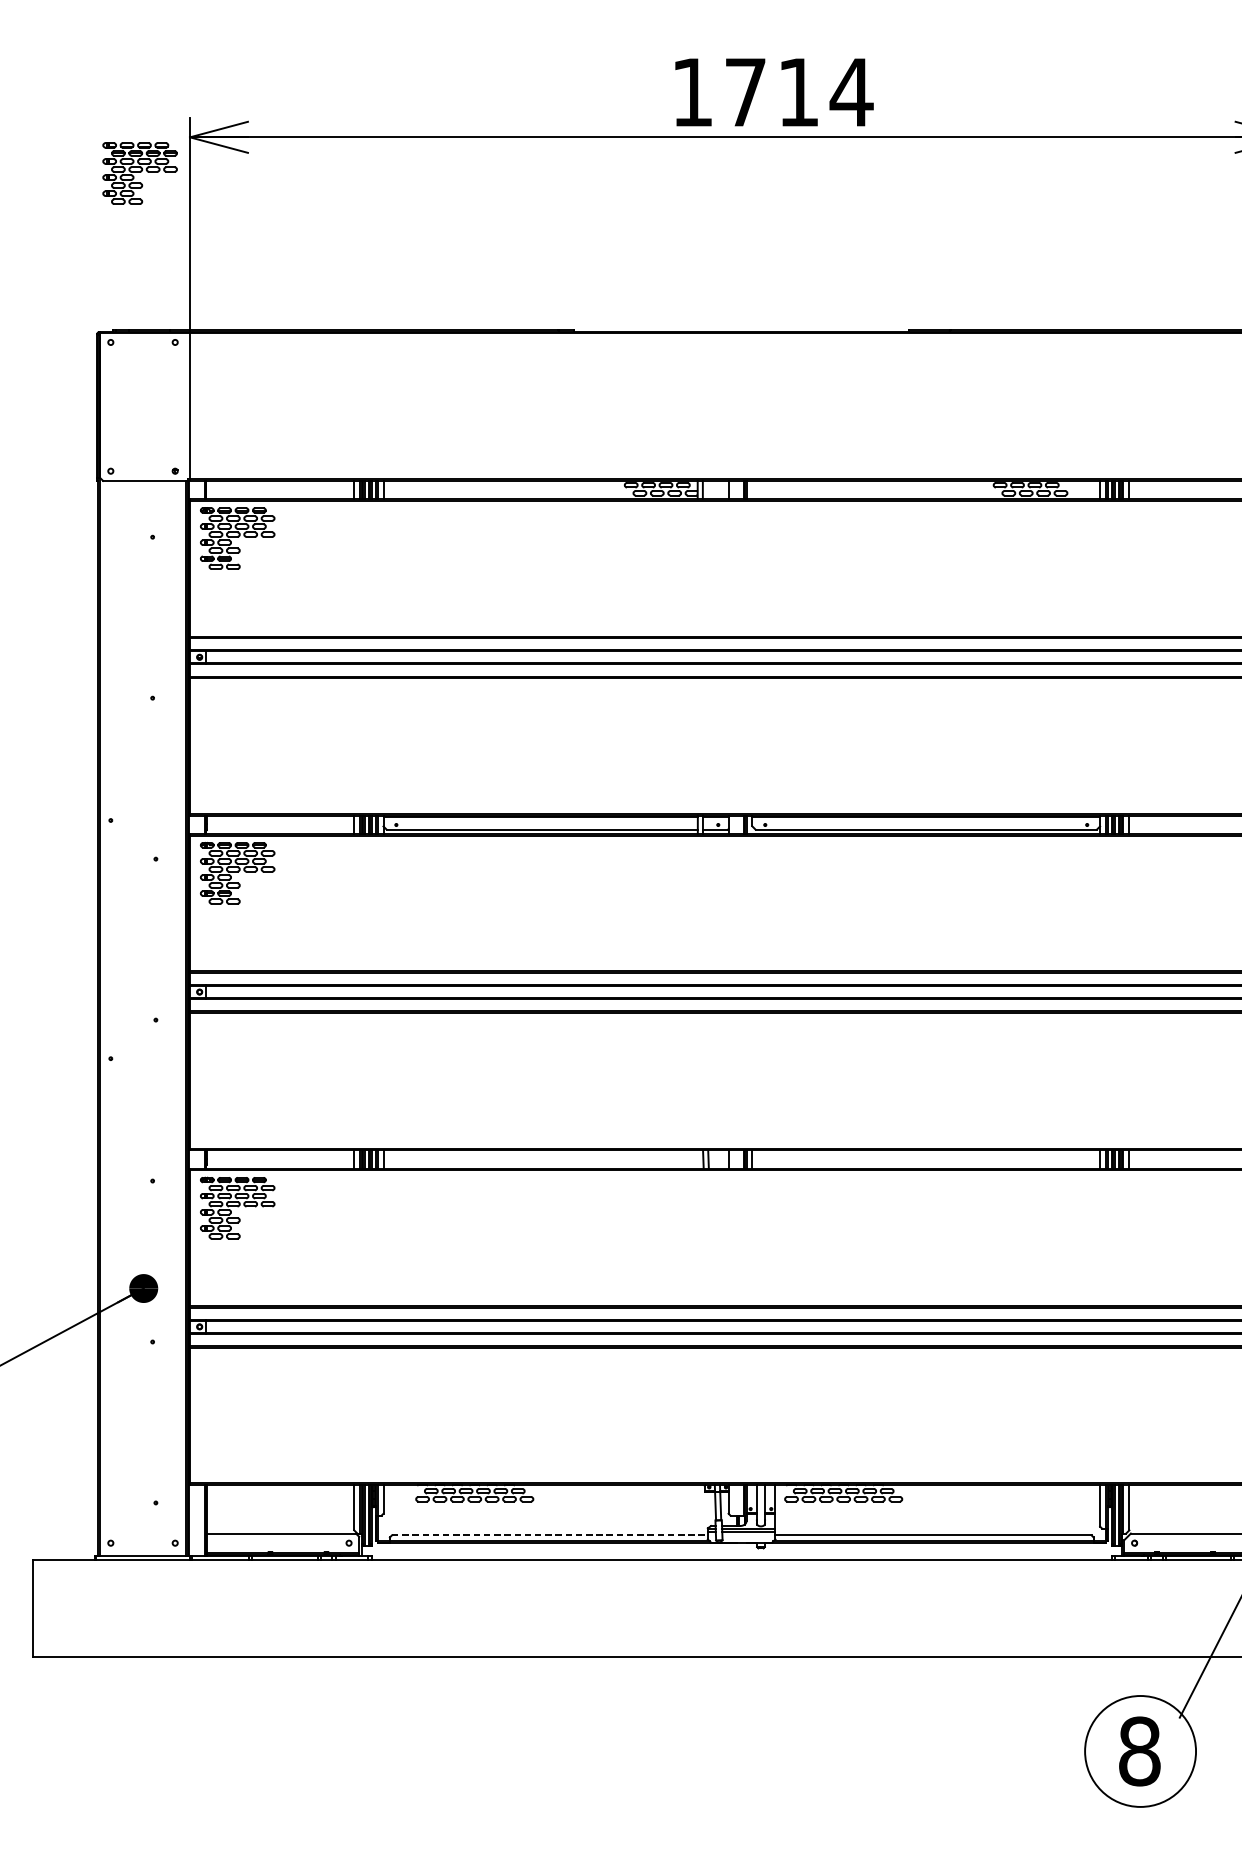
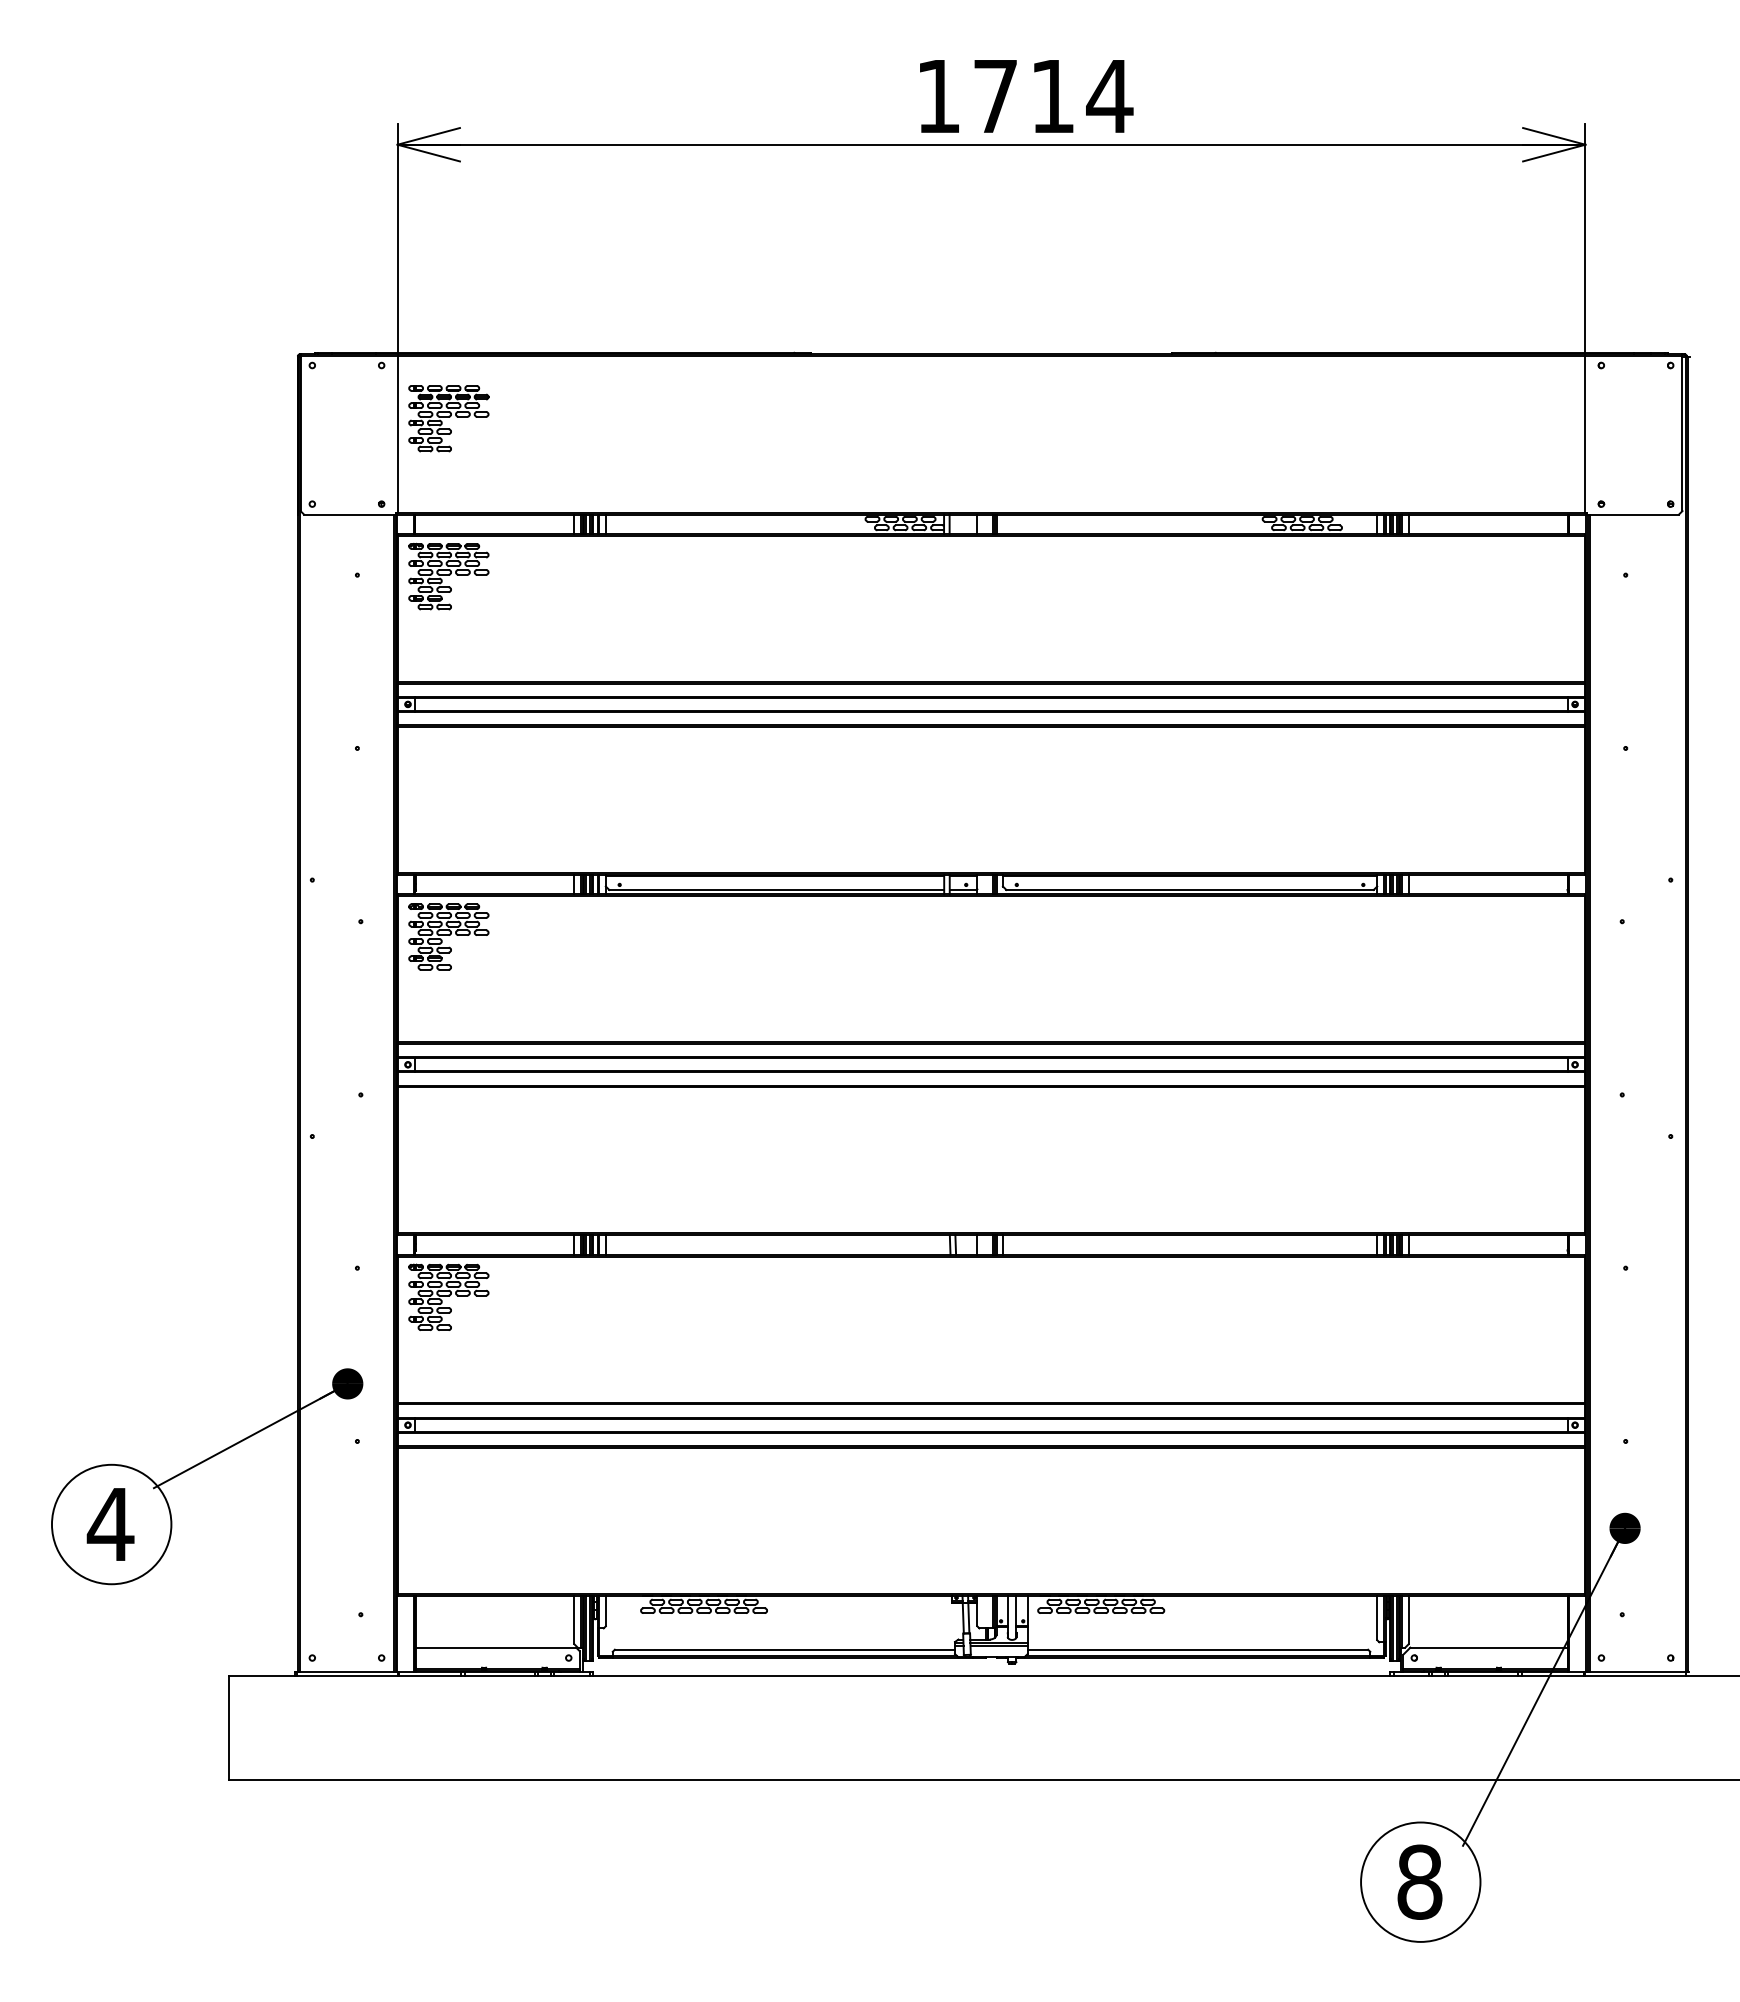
part: (139, 173) -> (448, 418), moved
line: (550, 1535) -> (785, 1649), dashed -> solid

